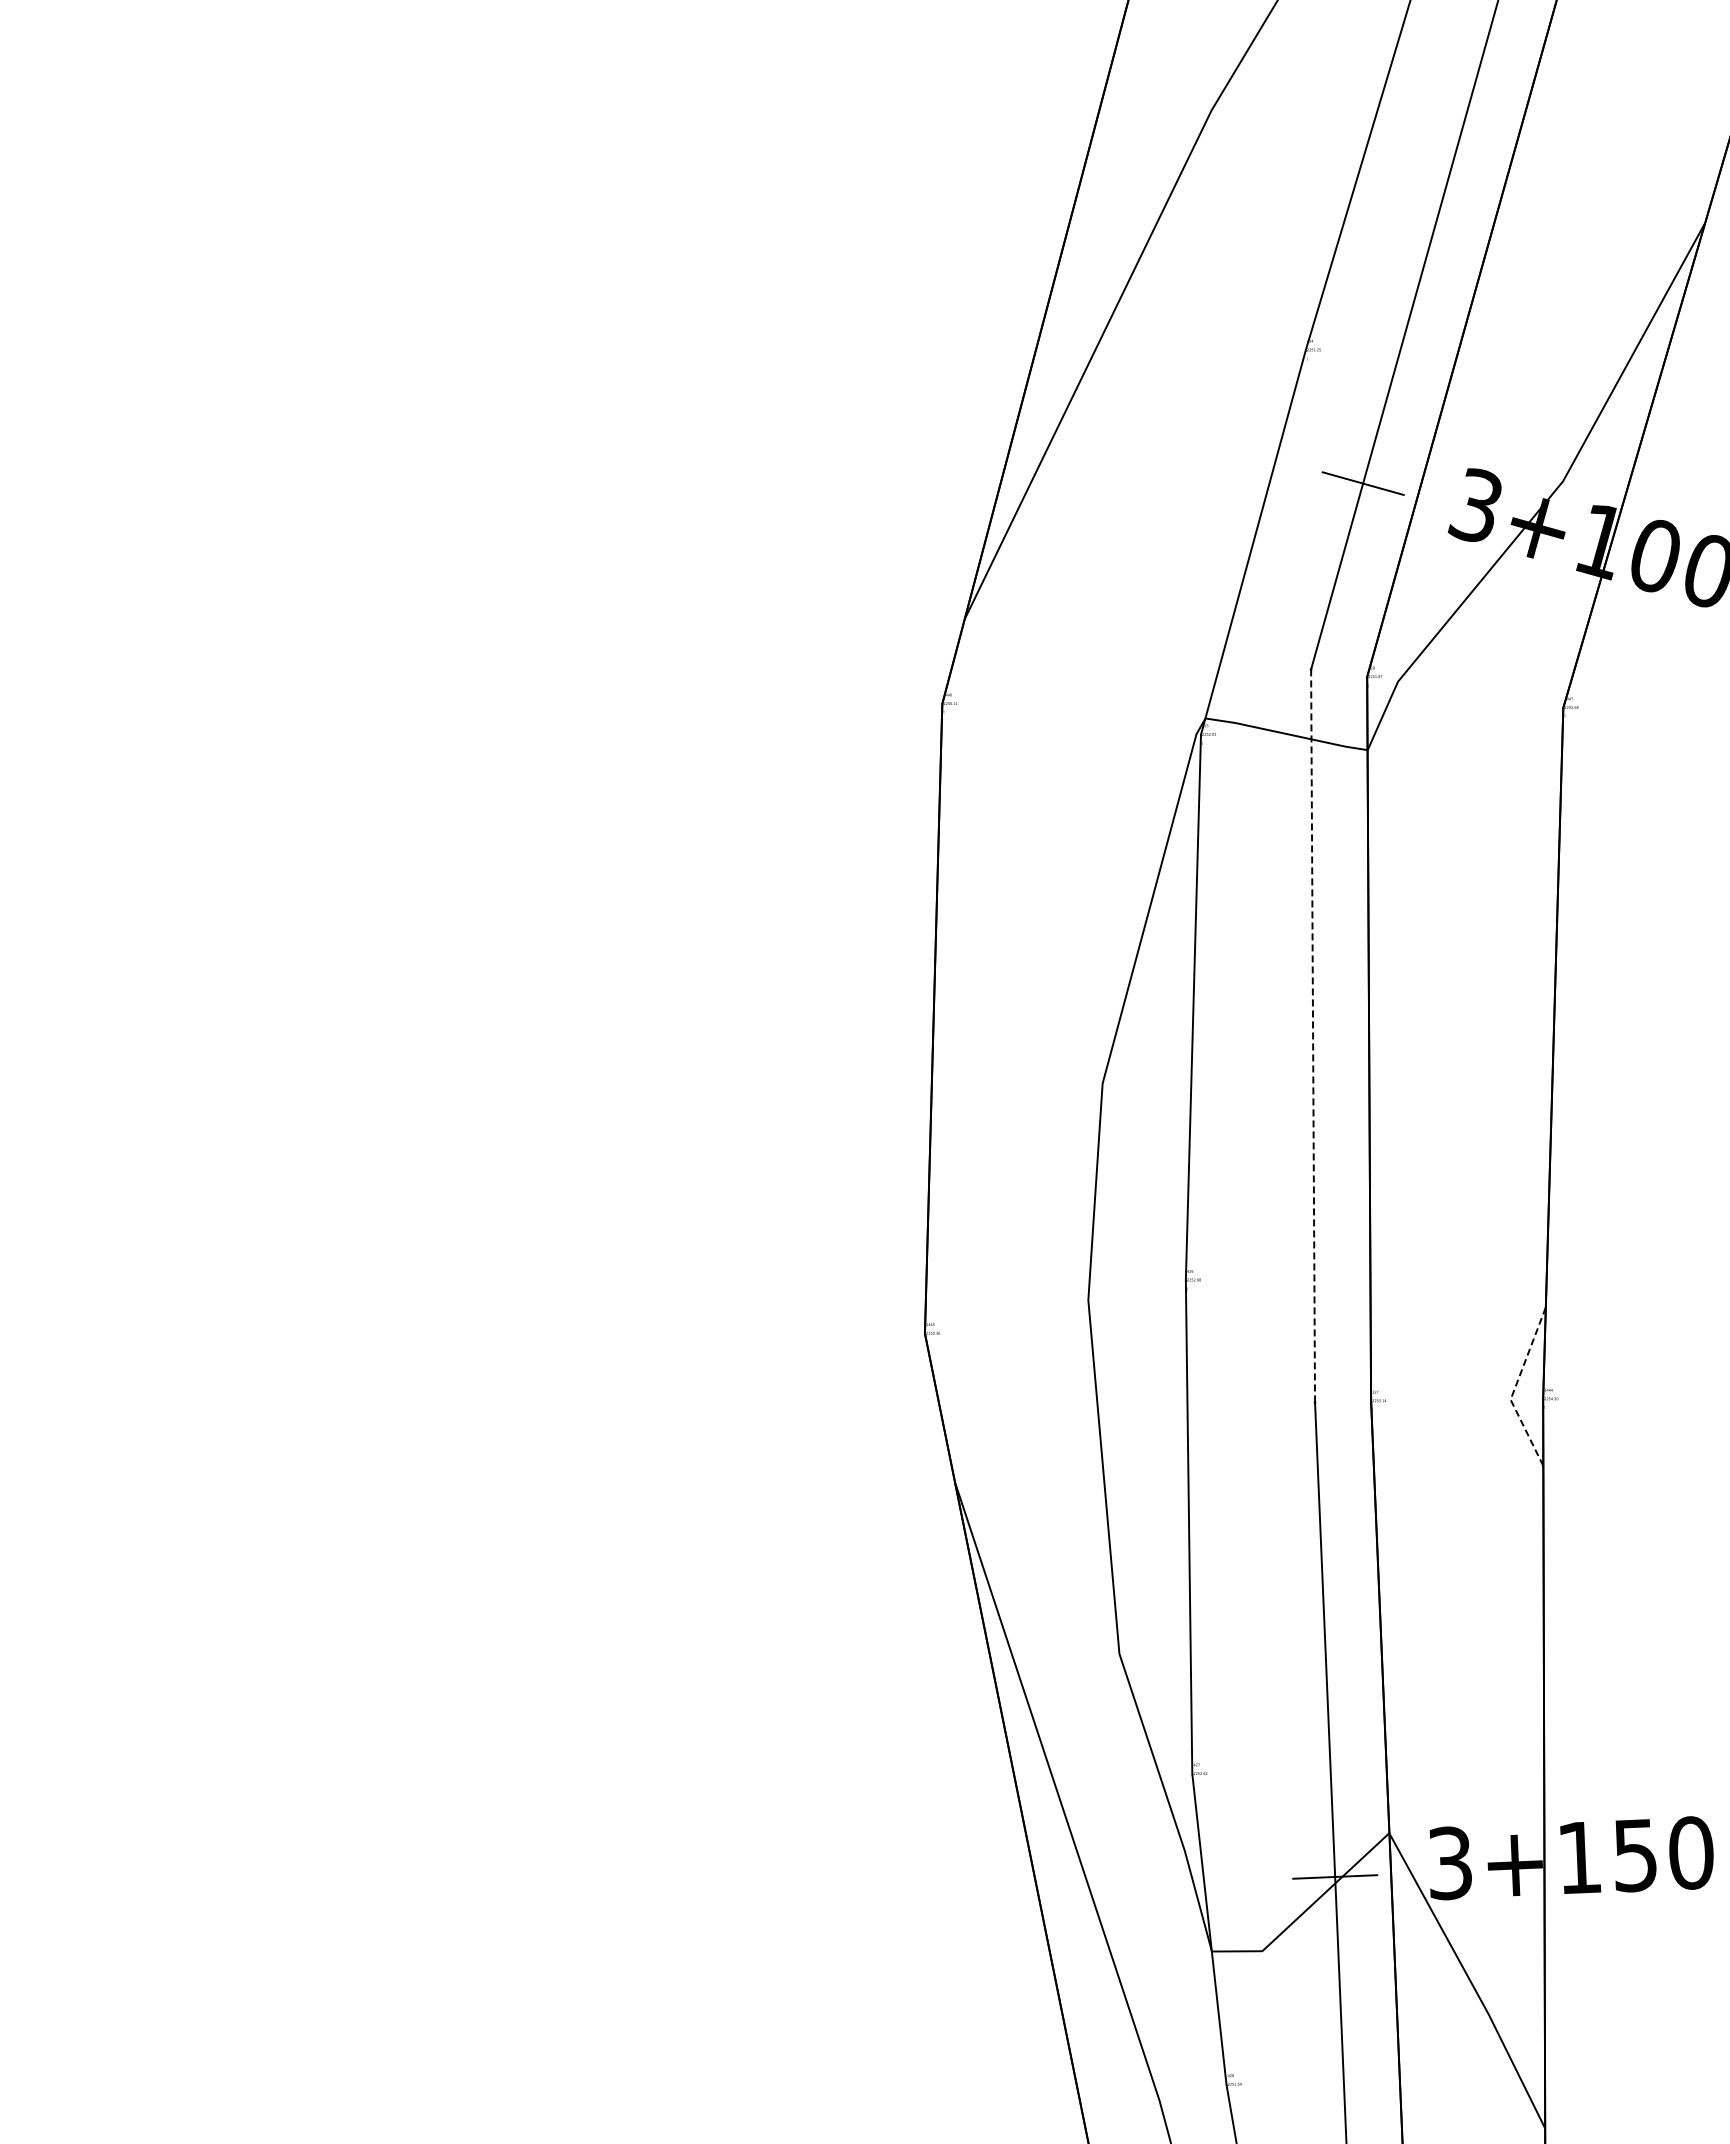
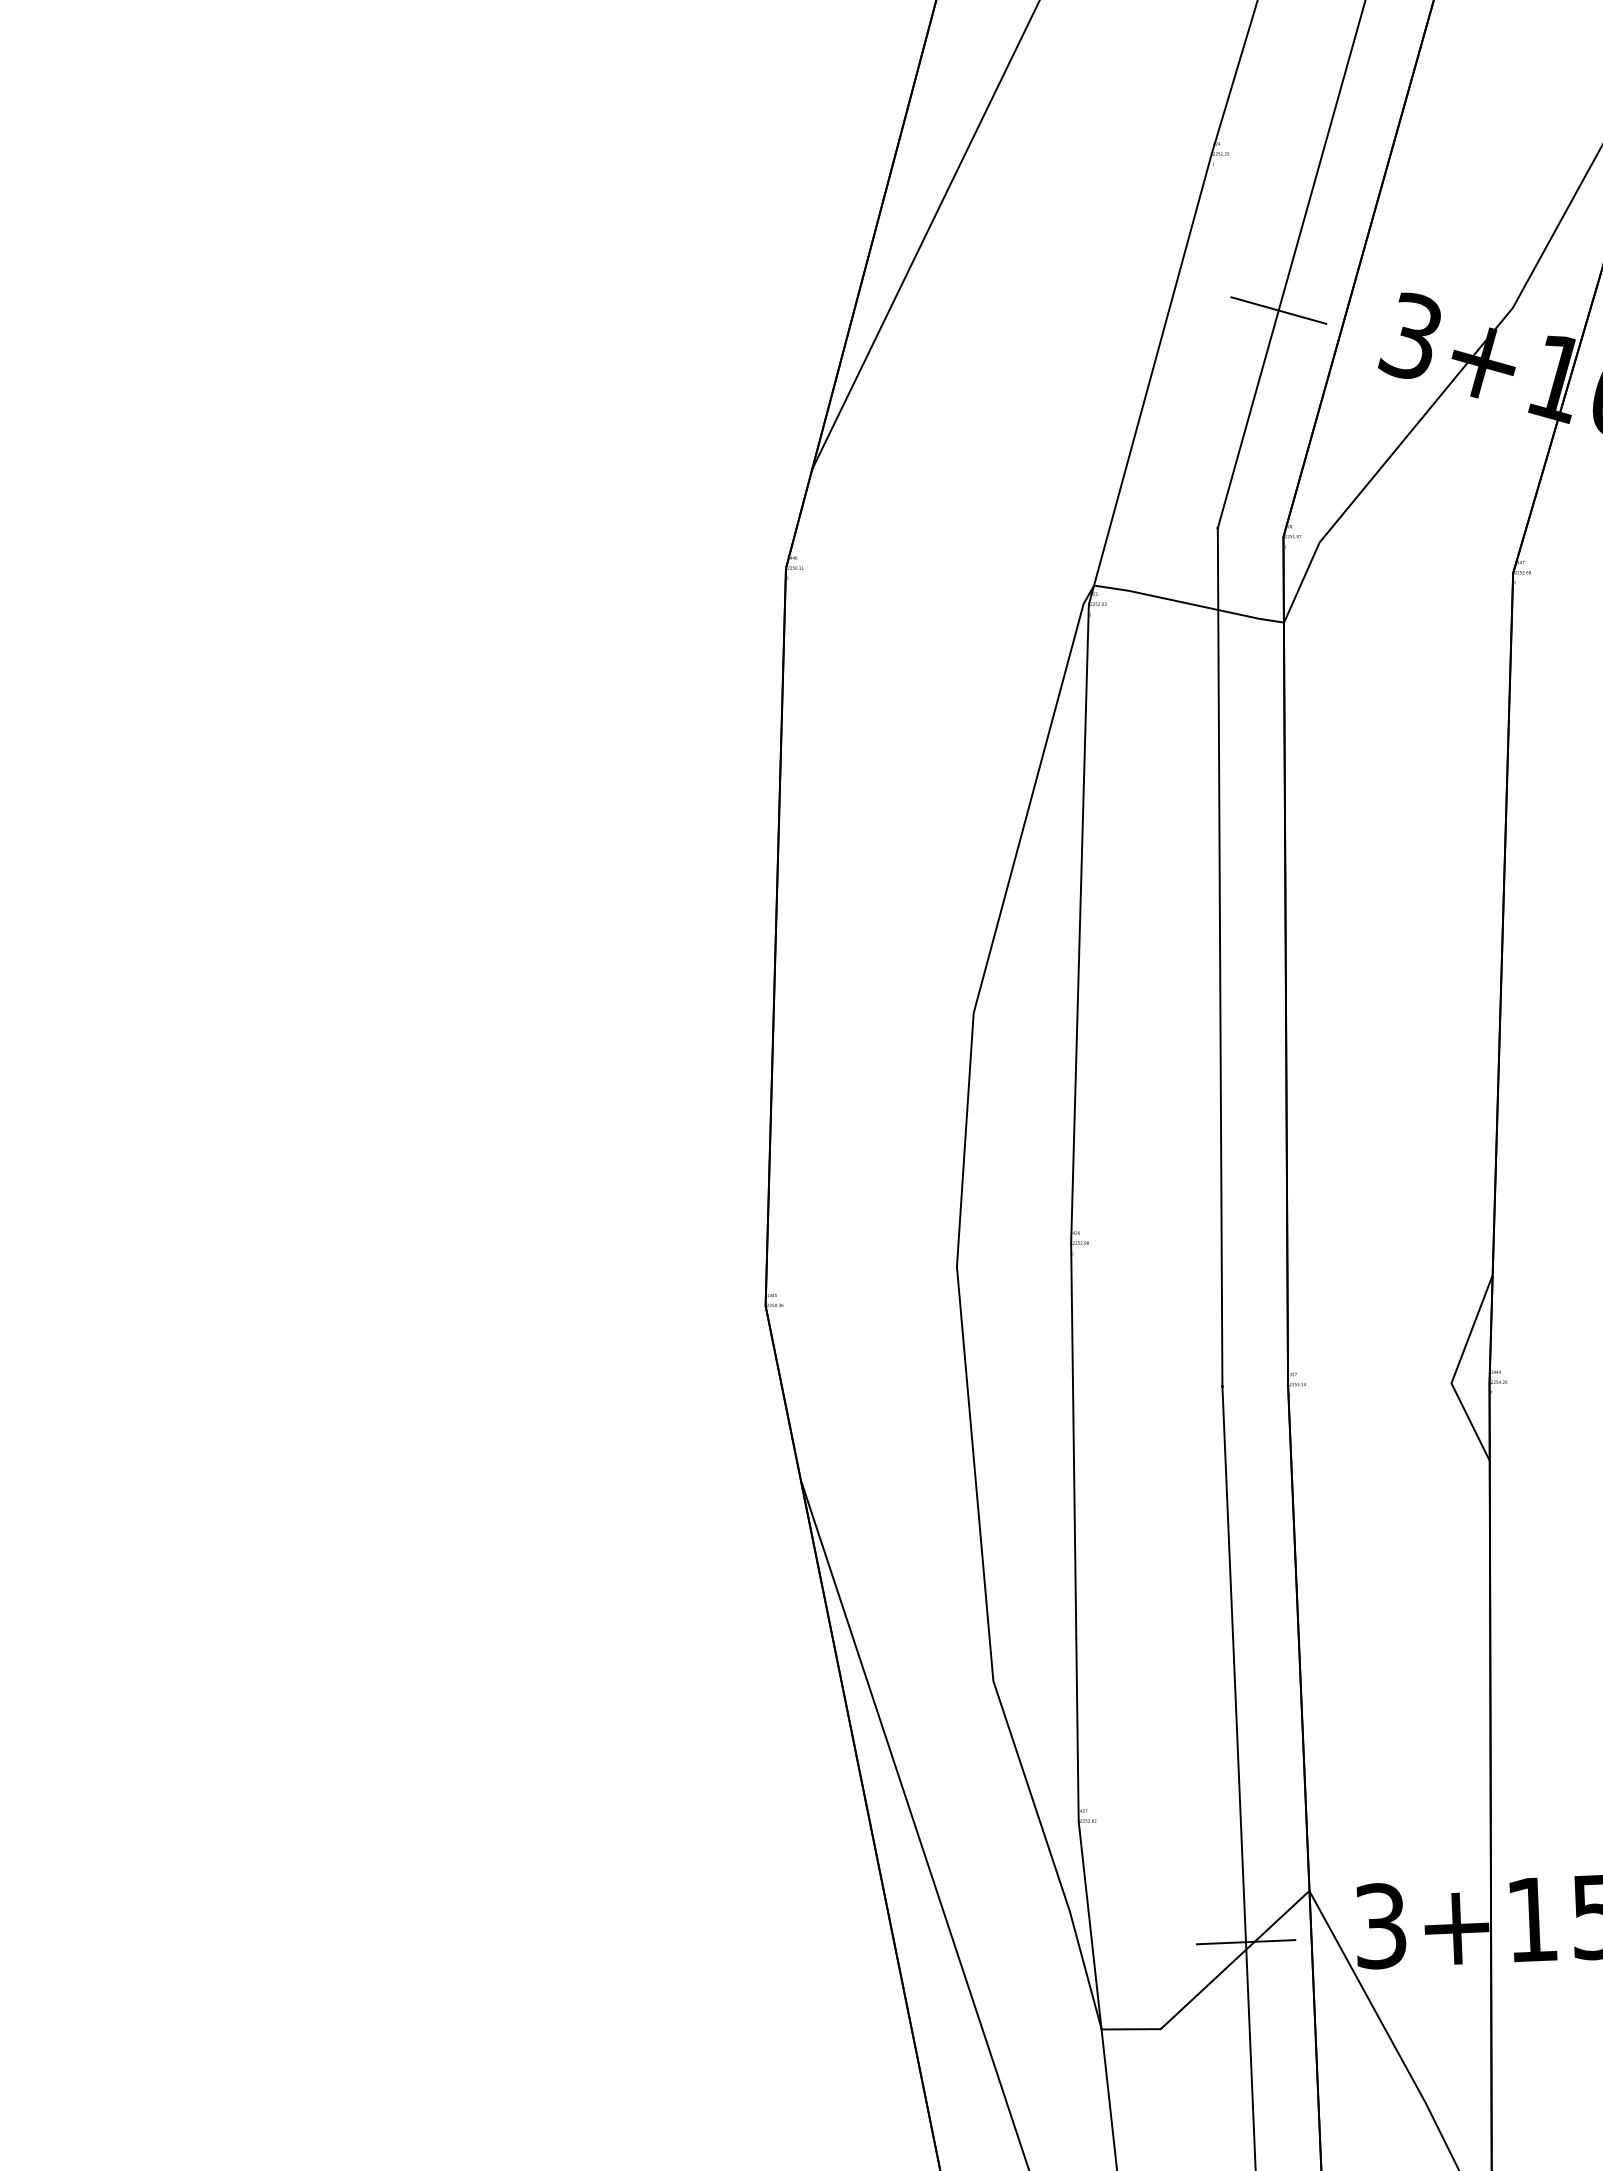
line: (1313, 1035) -> (1220, 956), dashed -> solid
line: (1514, 1388) -> (1455, 1370), dashed -> solid

